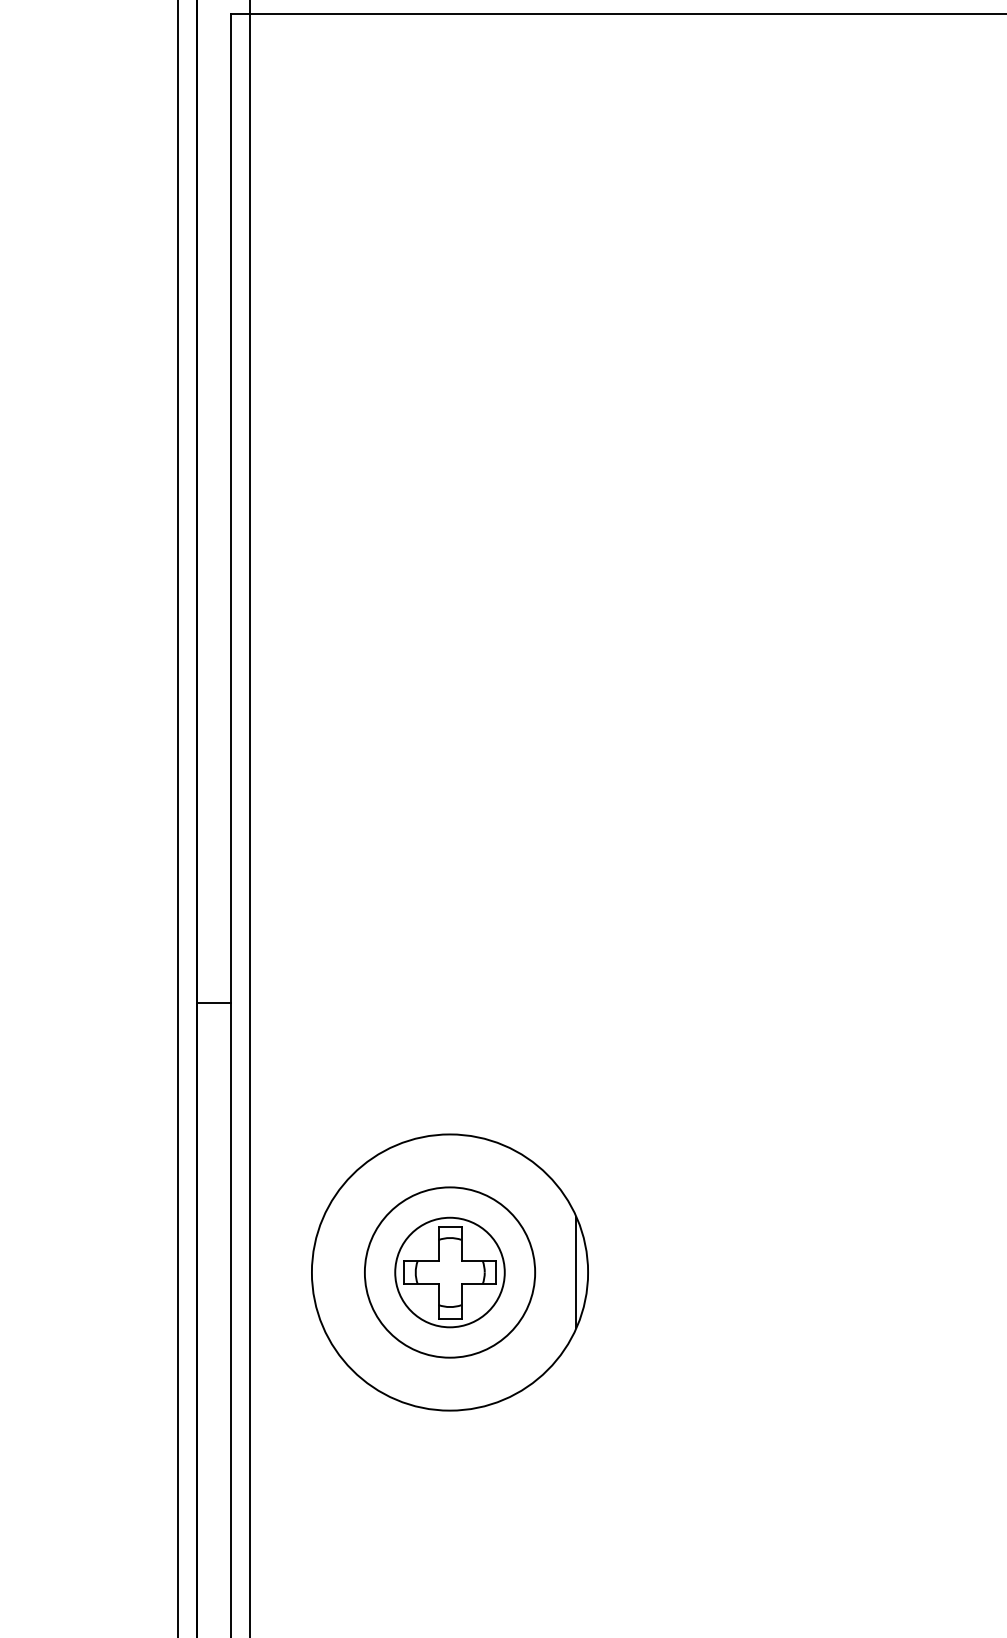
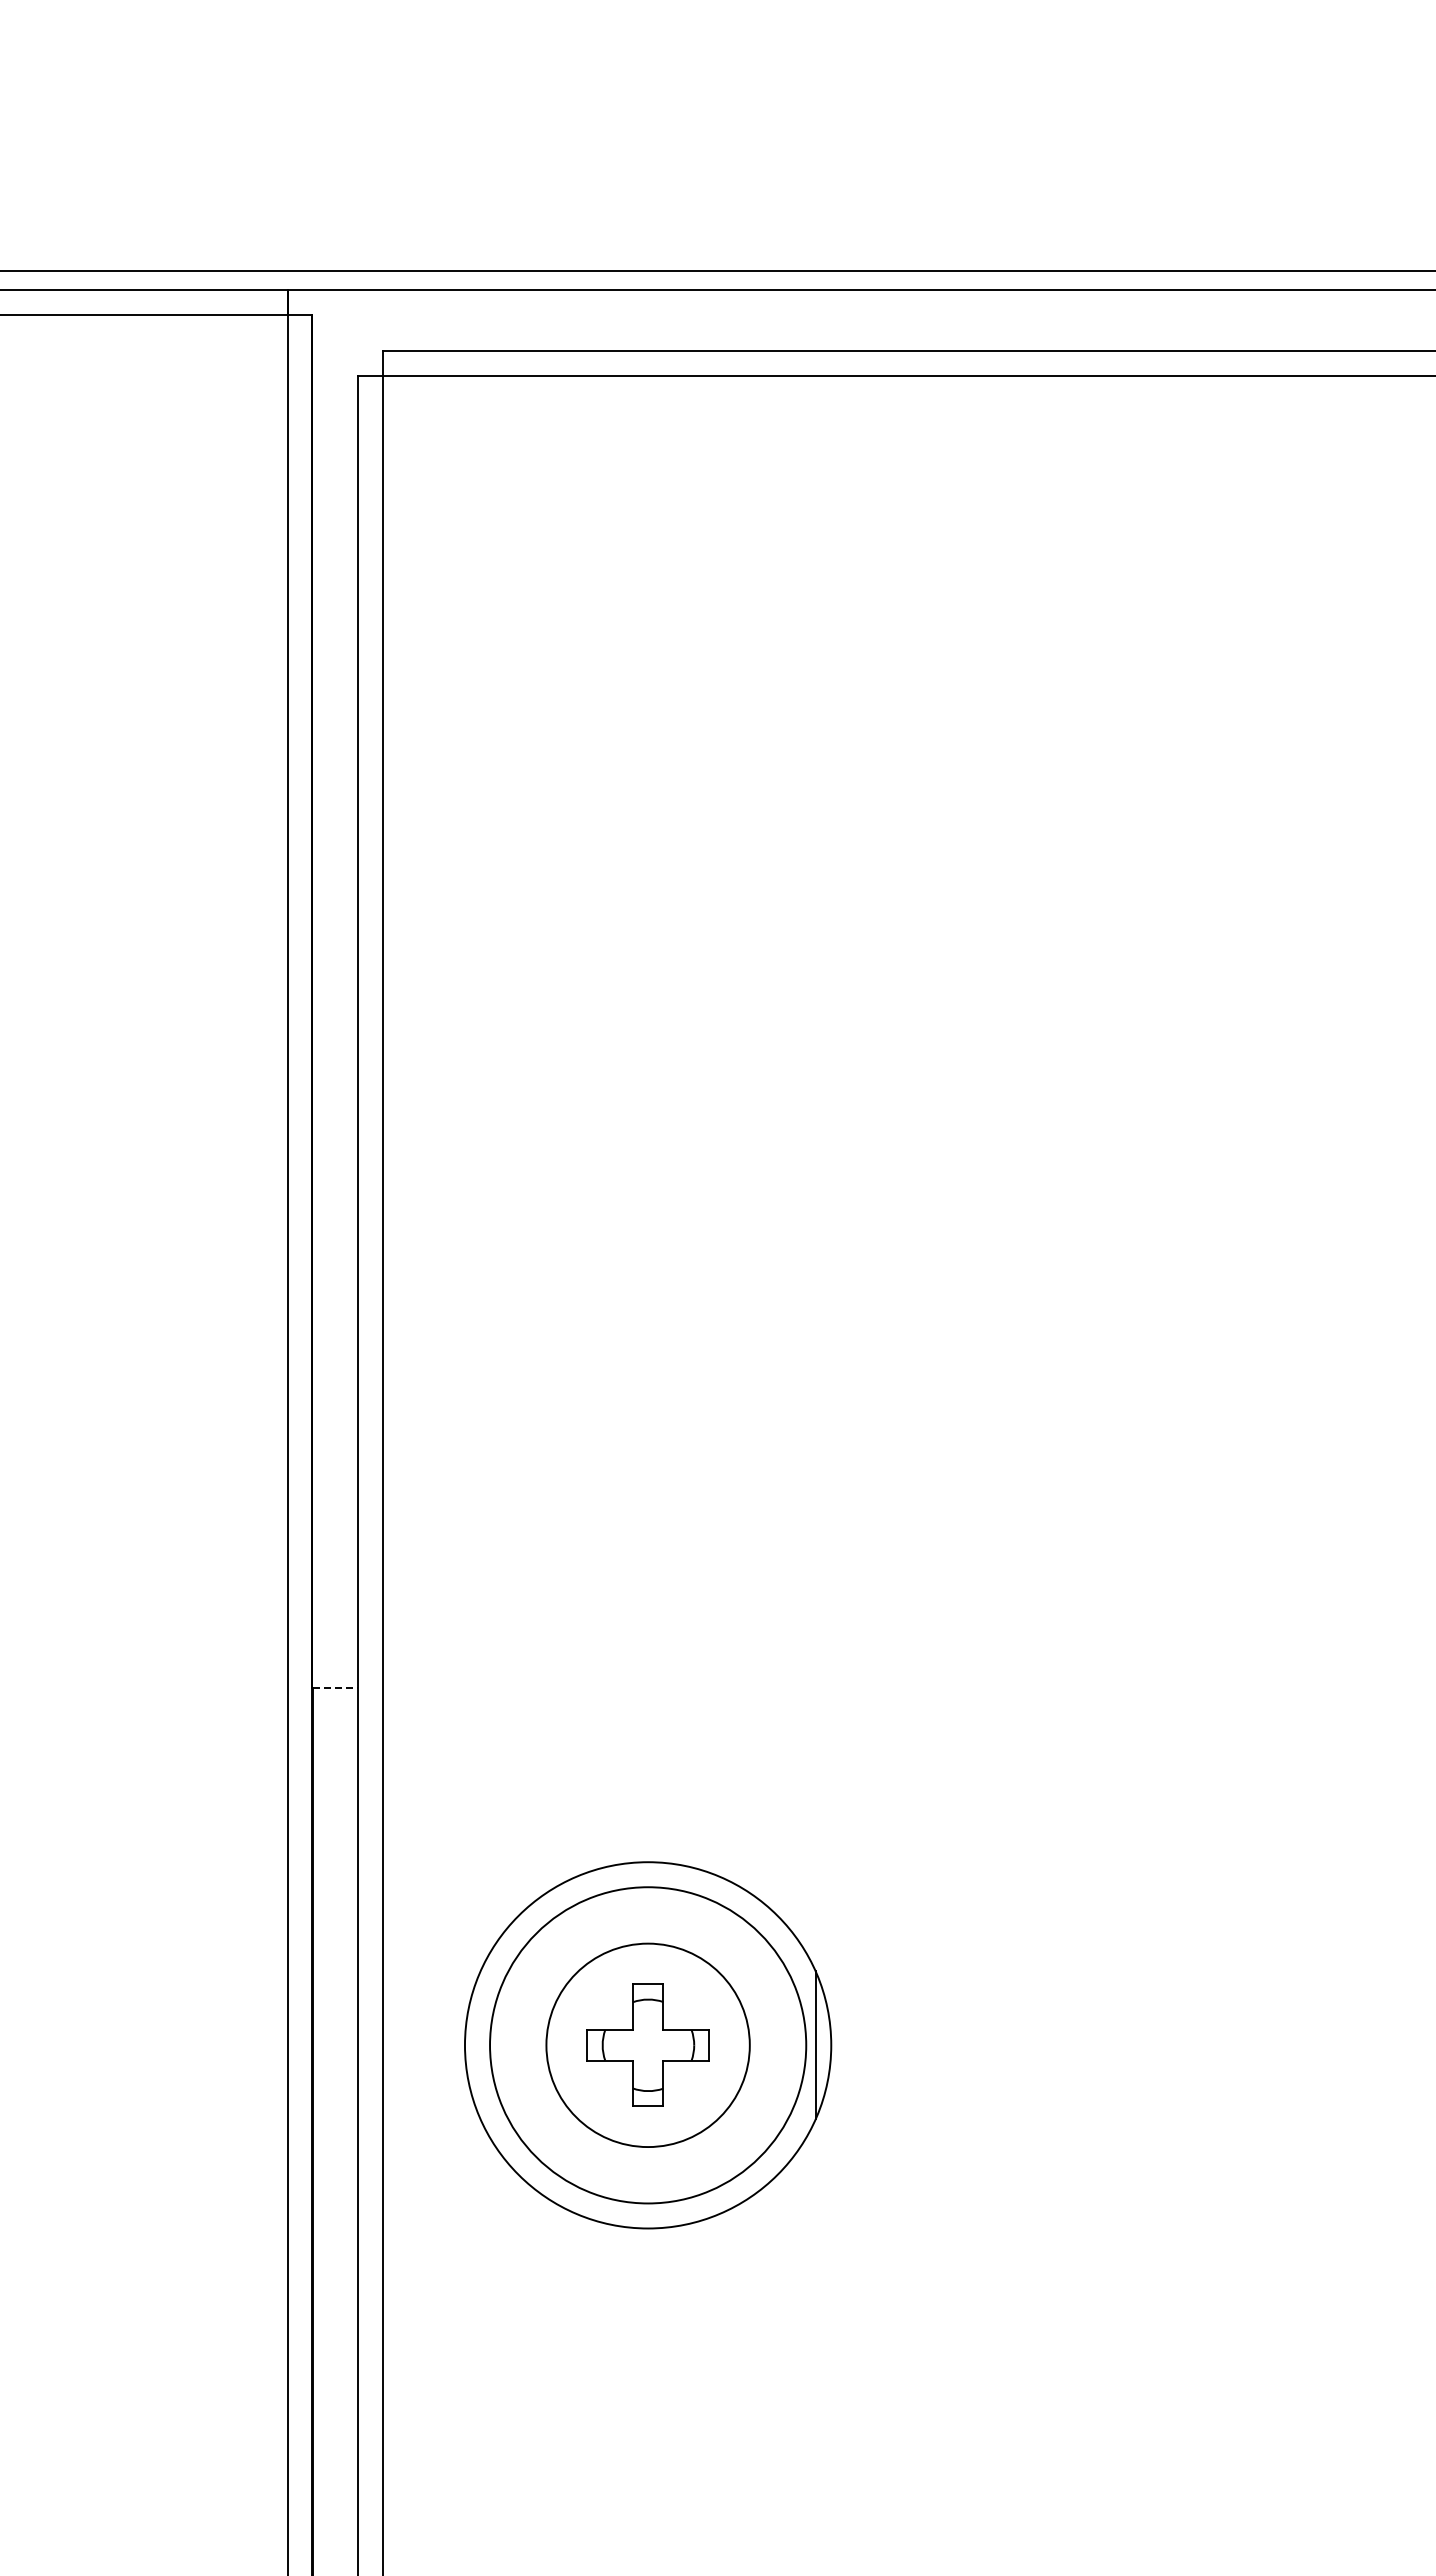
line: (214, 1003) -> (335, 1688), solid -> dashed
circle: (449, 1272) -> (647, 2045), size x1.4
circle: (450, 1272) -> (648, 2045), size x1.4

